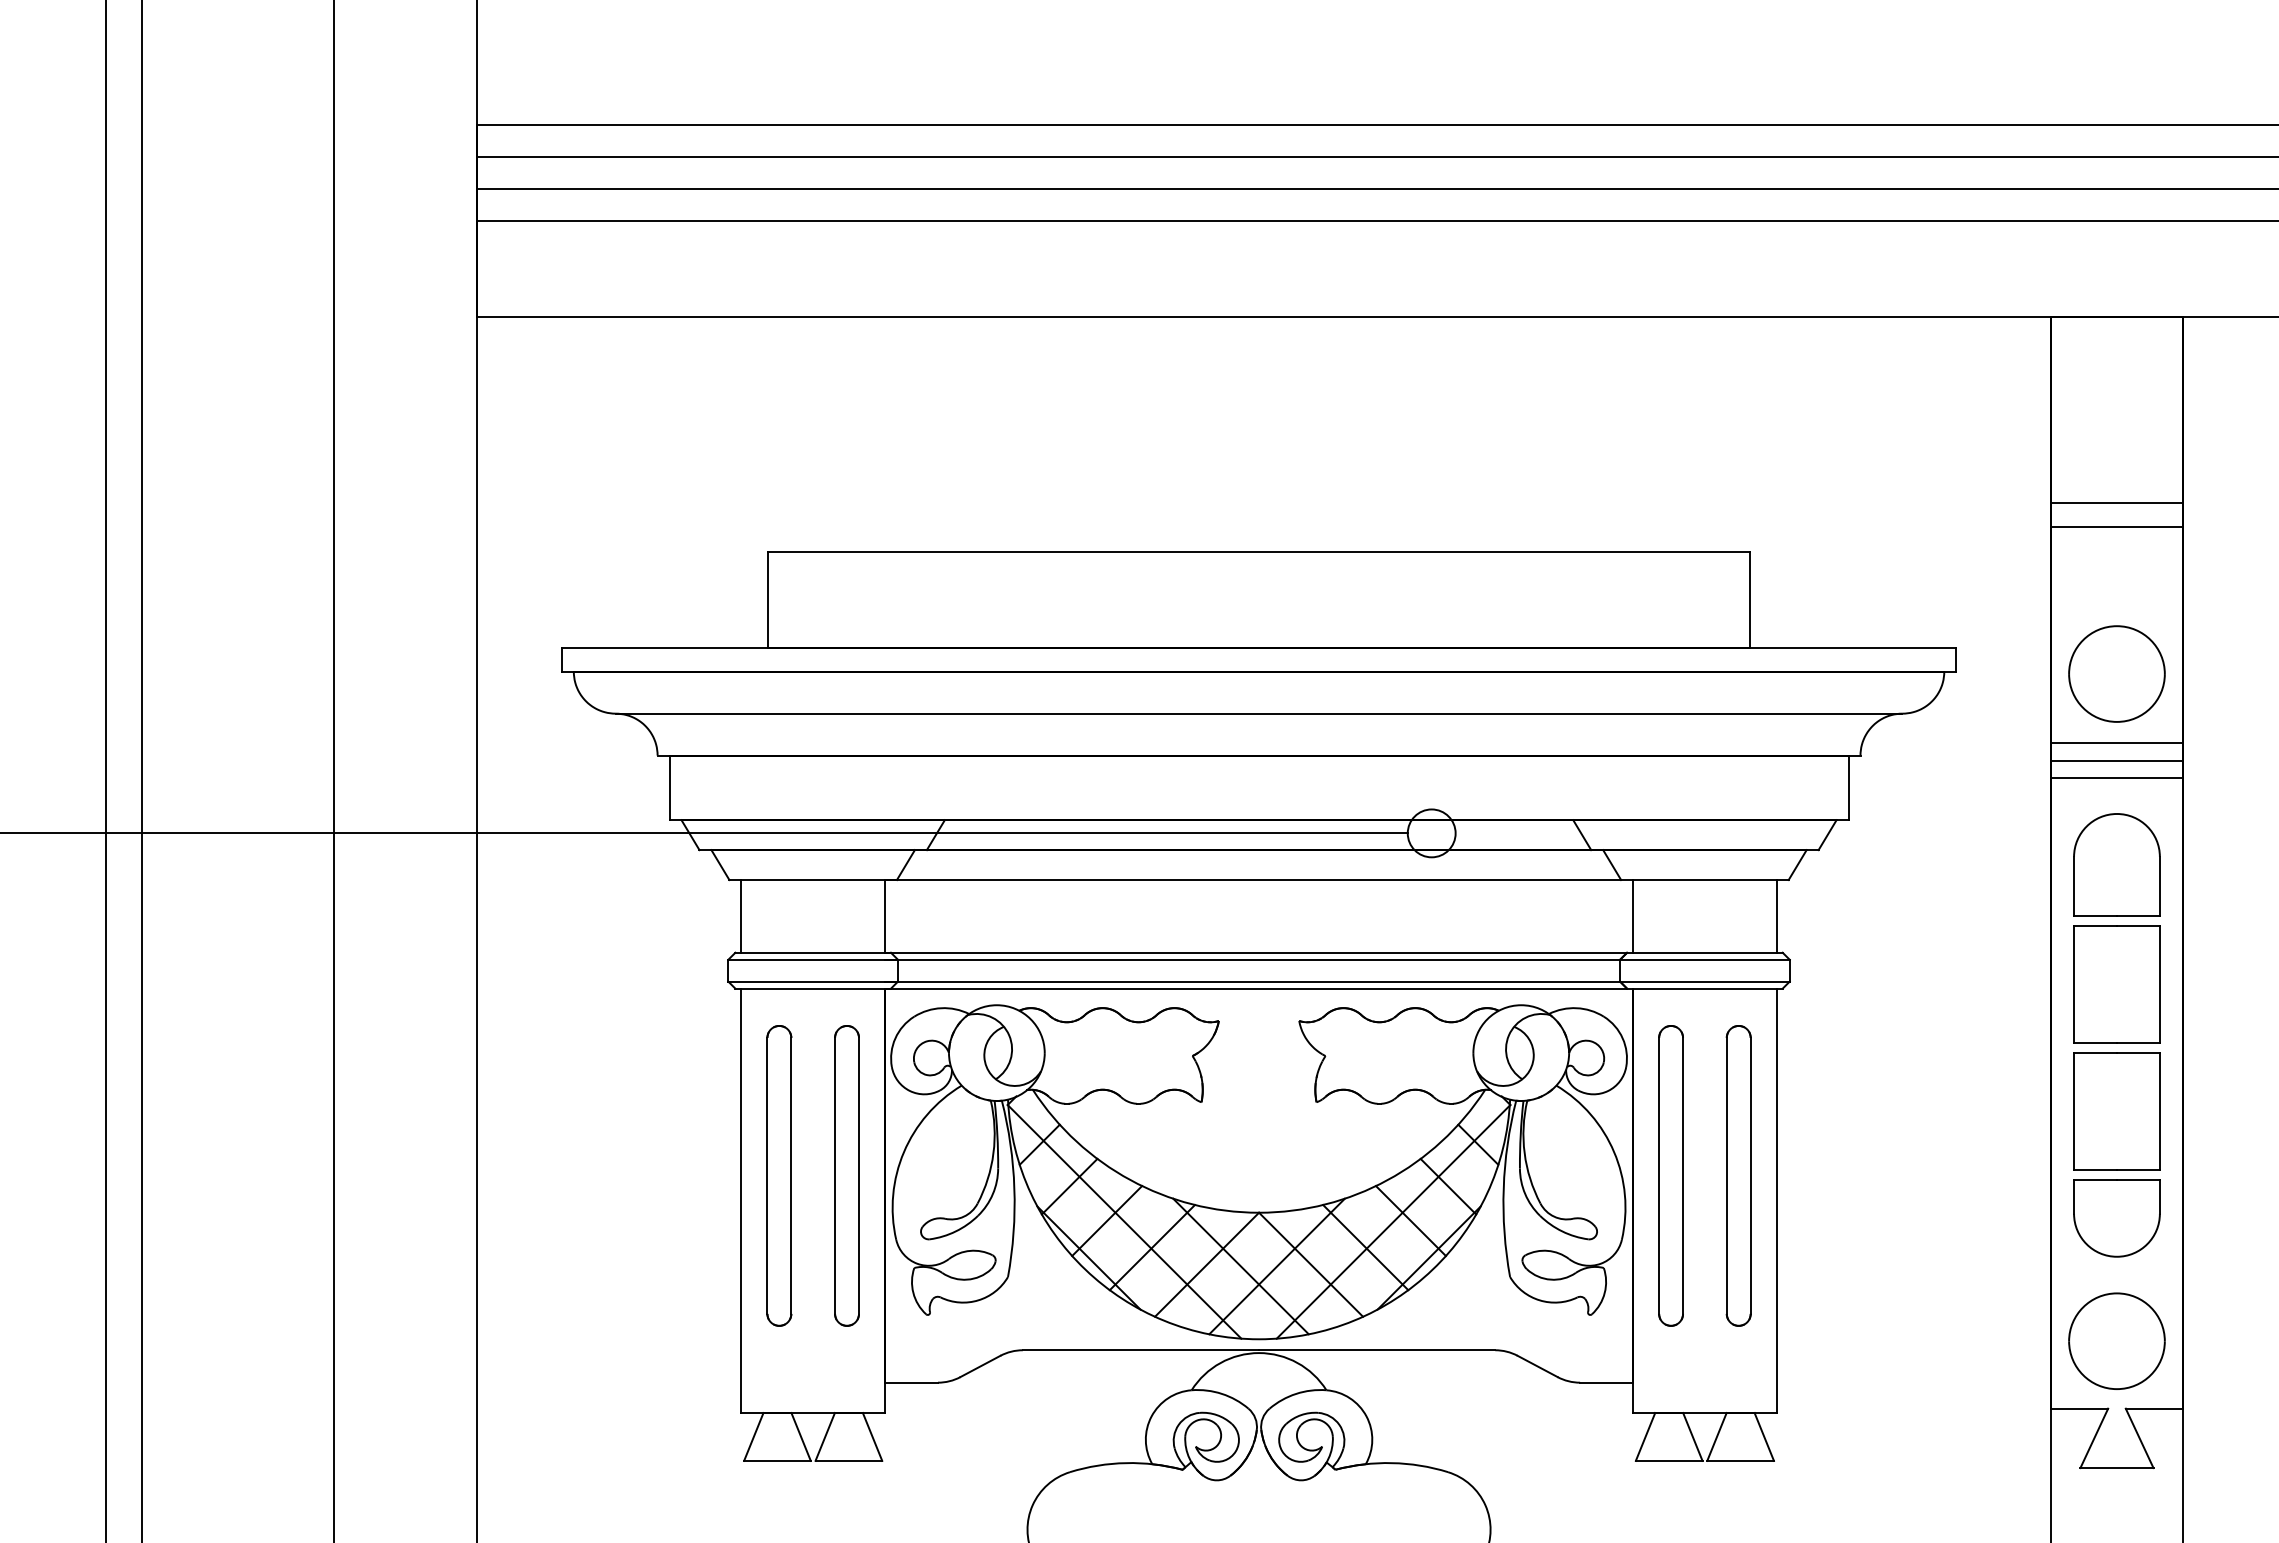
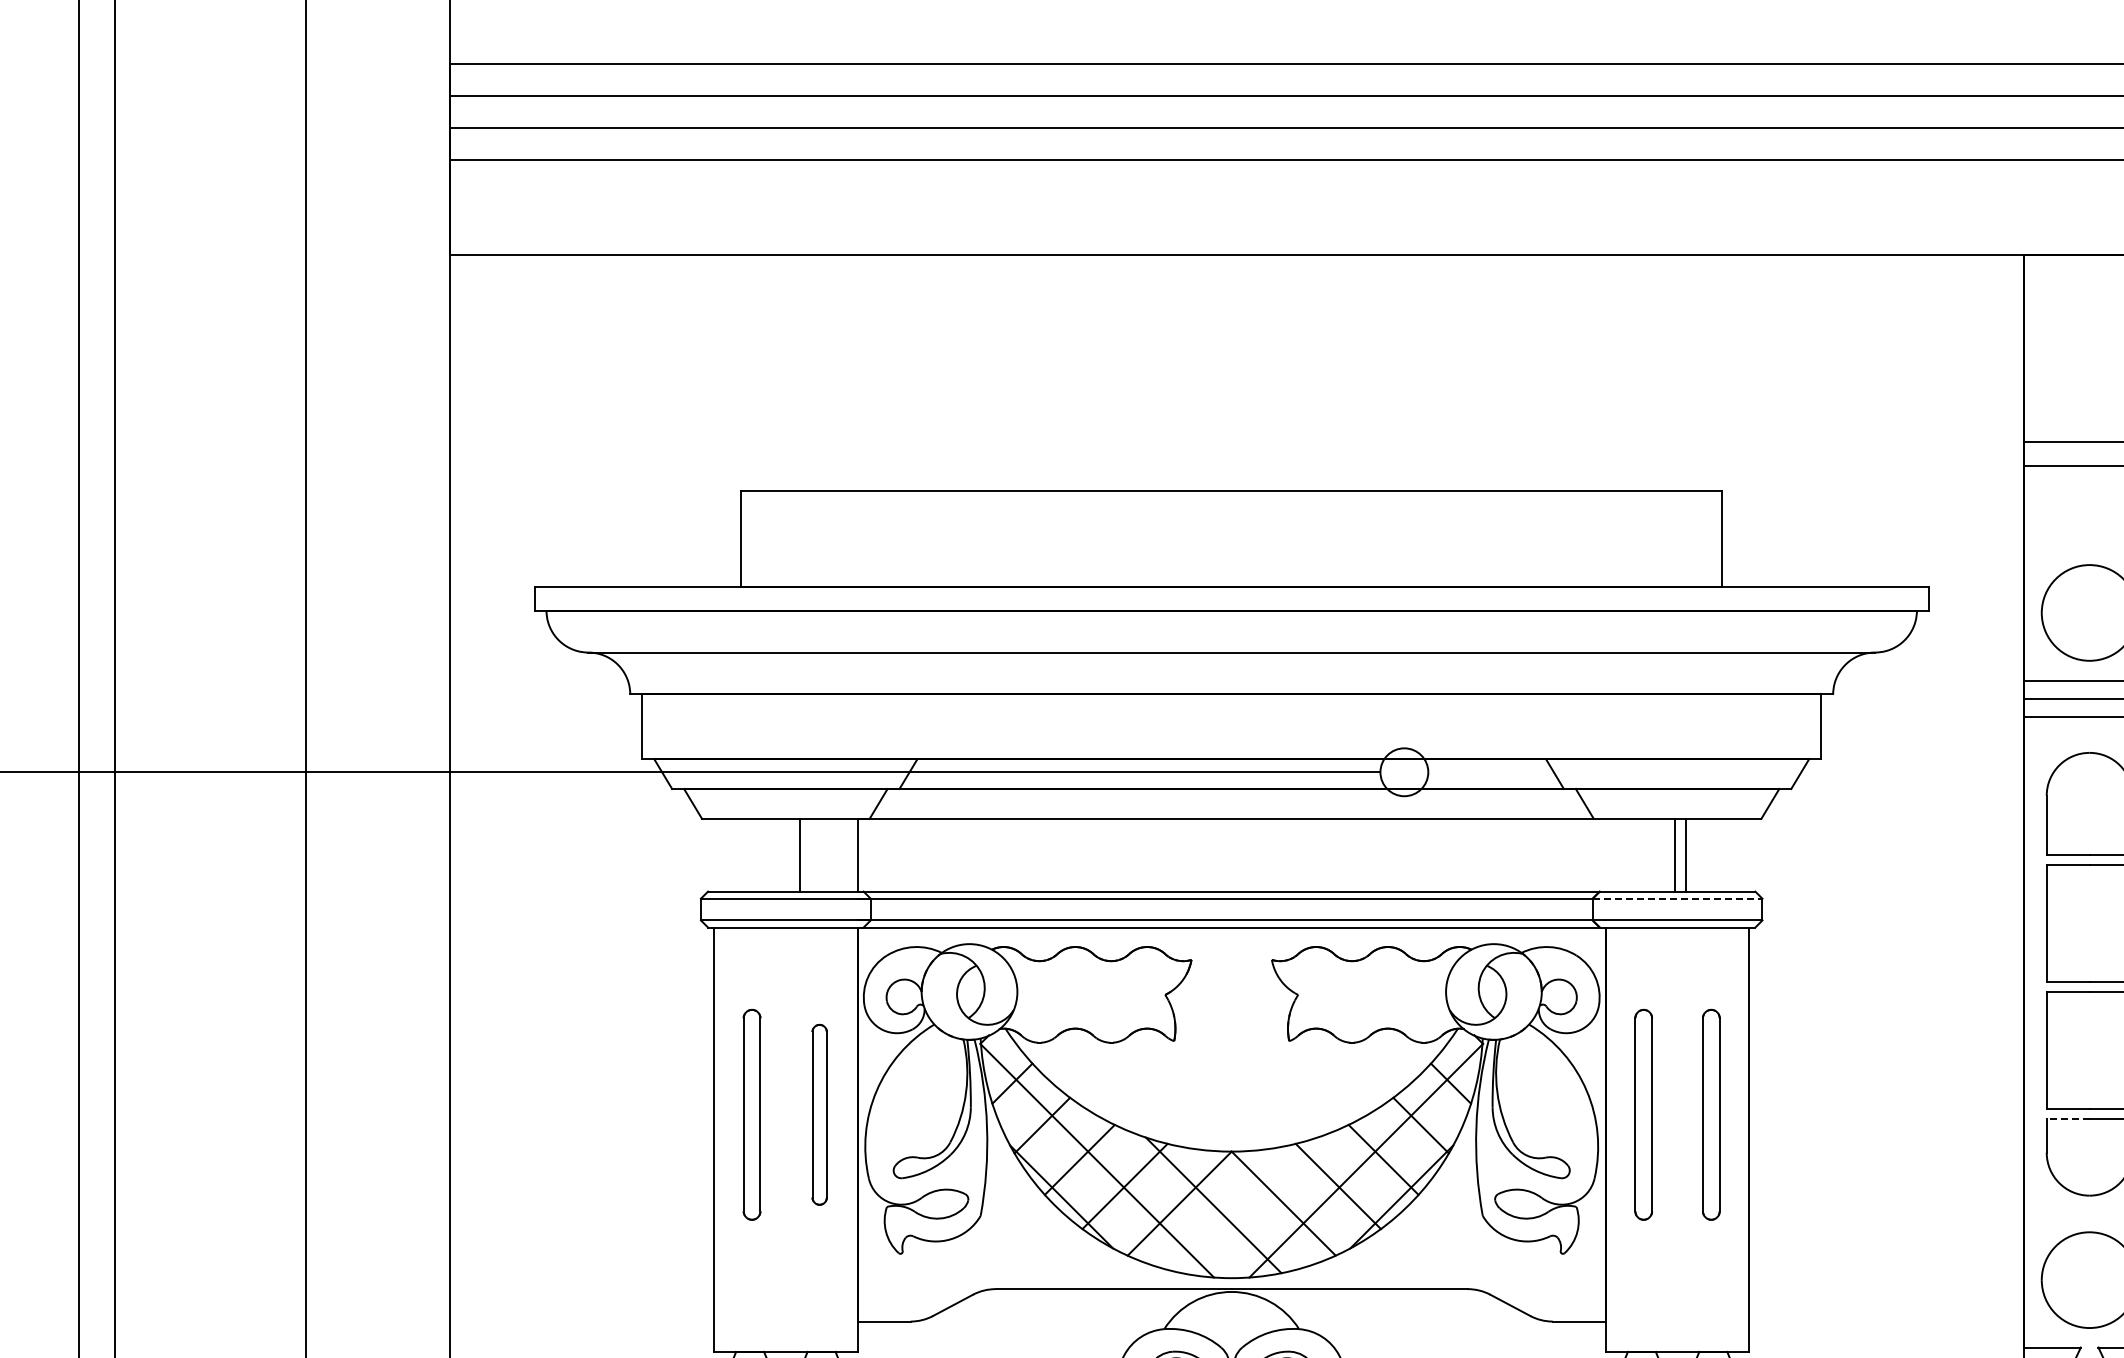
line: (741, 916) -> (800, 855), moved
line: (1633, 916) -> (1686, 855), moved
line: (1776, 916) -> (1675, 855), moved
line: (1704, 959) -> (1677, 898), solid -> dashed
part: (779, 1175) -> (752, 1114), size x0.7
part: (846, 1175) -> (819, 1114), size x0.6
part: (1670, 1175) -> (1643, 1114), size x0.7
part: (1738, 1175) -> (1711, 1114), size x0.7
line: (2095, 1179) -> (2068, 1118), solid -> dashed
line: (1276, 1266) -> (1249, 1205), removed

